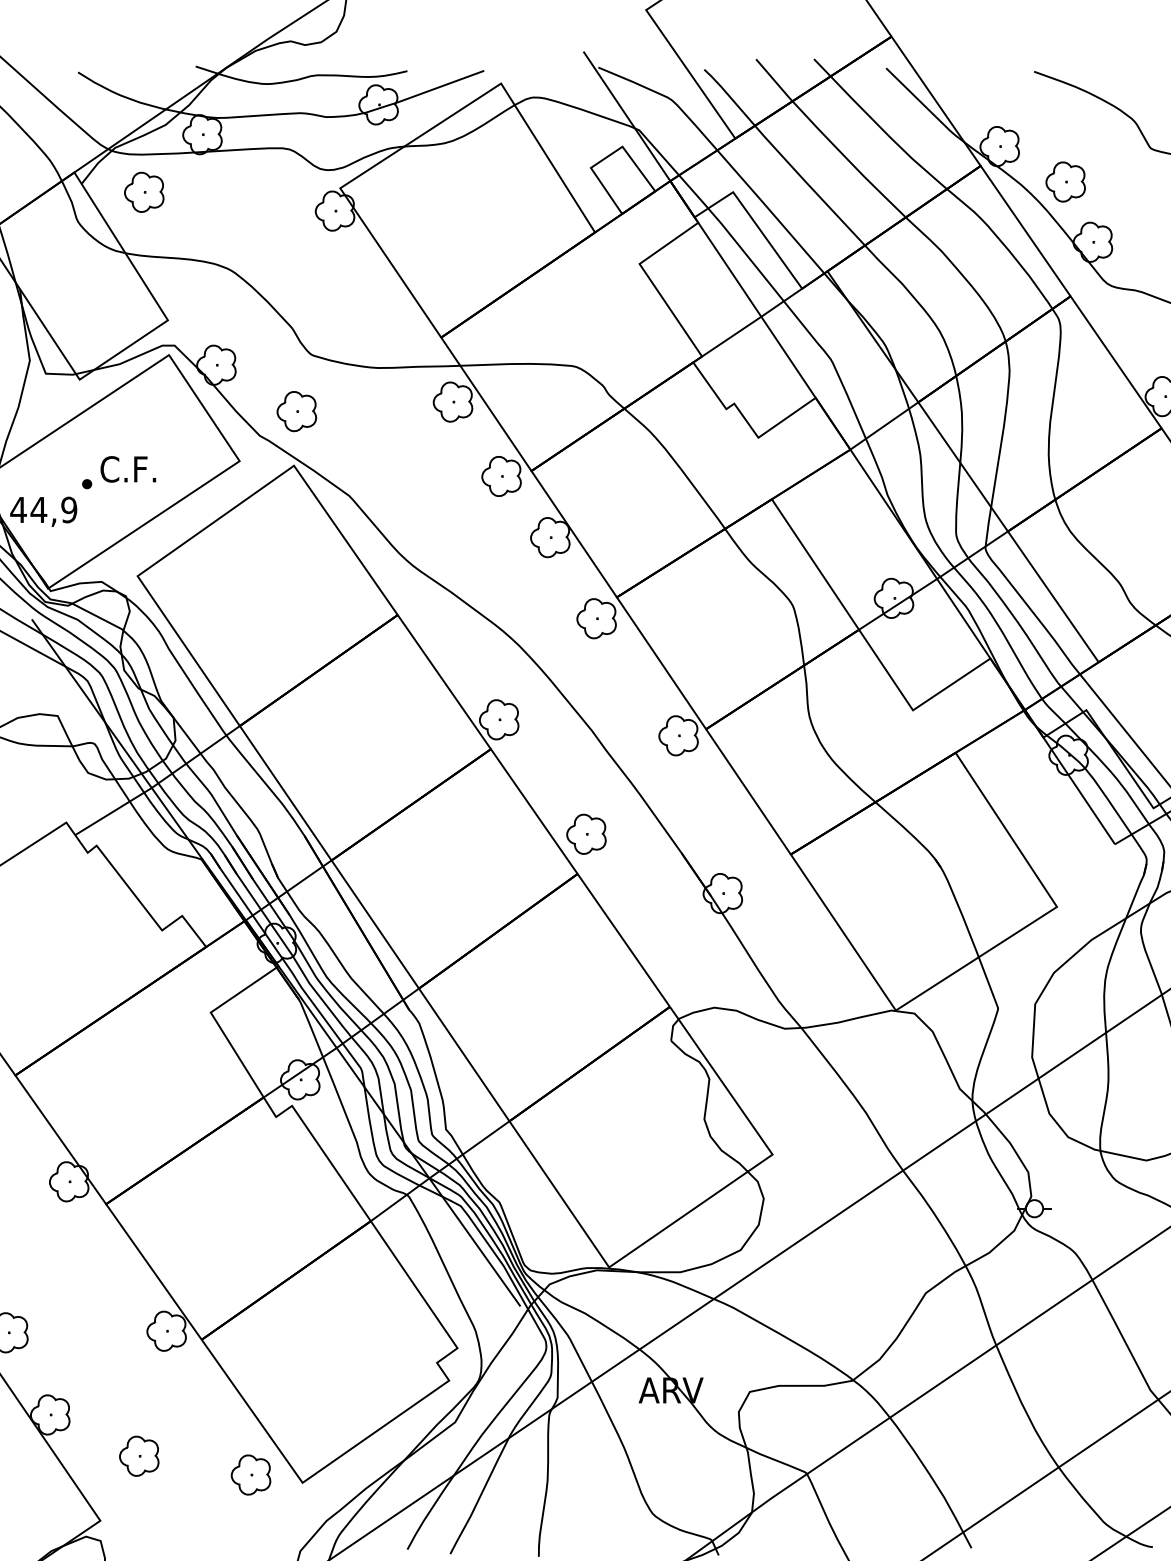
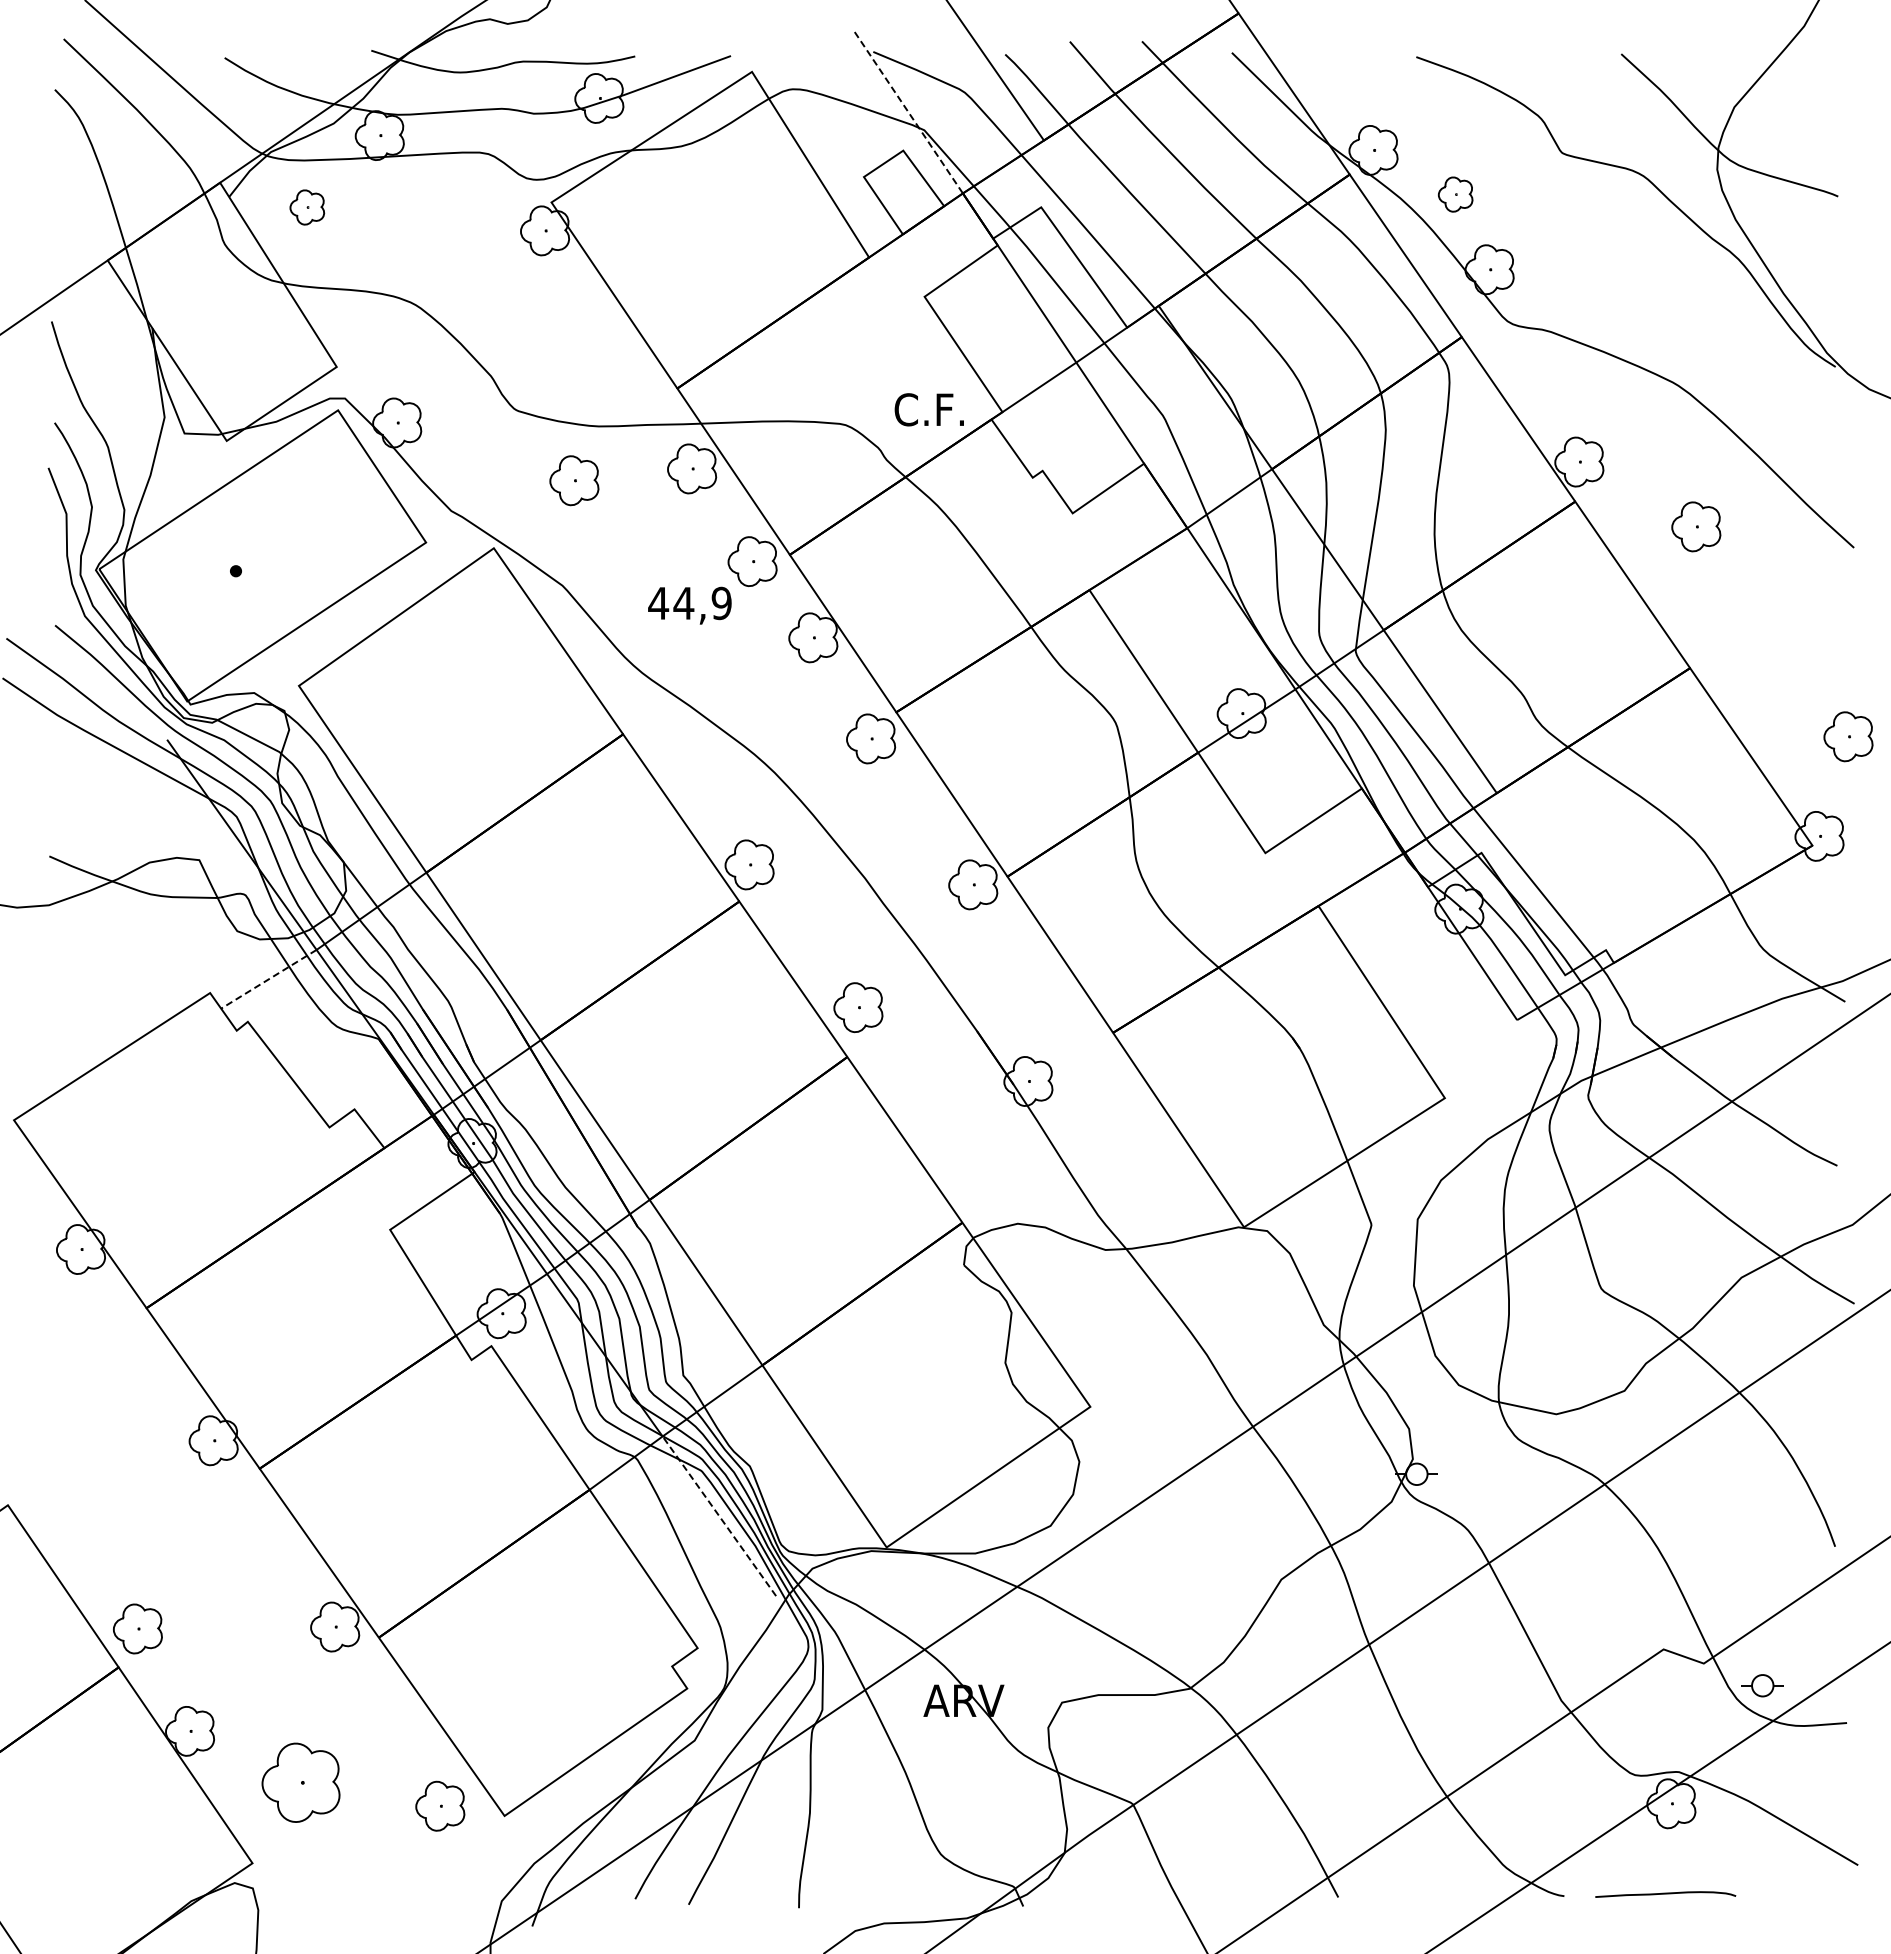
line: (627, 116) -> (909, 113), solid -> dashed
part: (1065, 181) -> (1455, 194), size x0.7
part: (144, 192) -> (307, 207), size x0.7
part: (296, 411) -> (574, 480), moved
text: (127, 469) -> (928, 409), moved
text: (43, 511) -> (689, 605), moved
line: (113, 811) -> (268, 979), solid -> dashed
line: (475, 1242) -> (719, 1516), solid -> dashed
part: (138, 1455) -> (300, 1782), size x1.6

